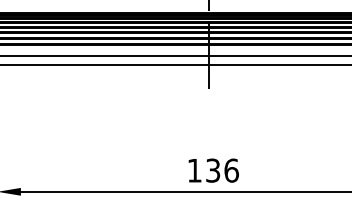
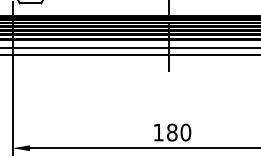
text: (222, 170) -> (179, 132), 136 -> 180

